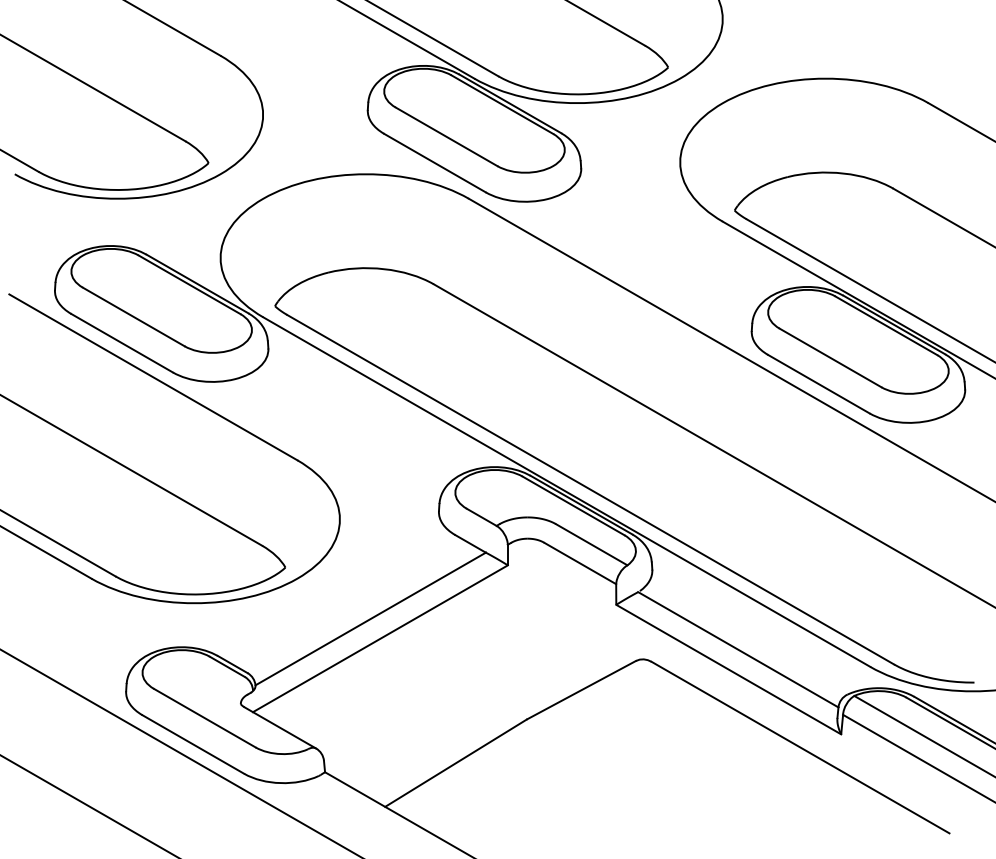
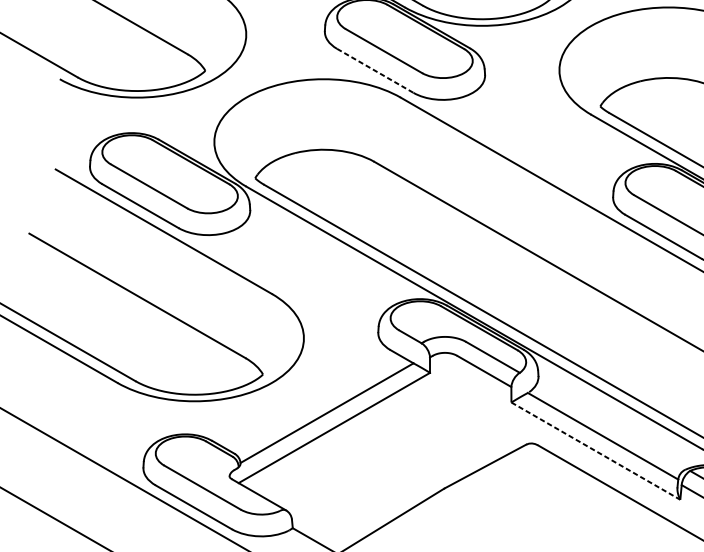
line: (434, 163) -> (374, 71), solid -> dashed
line: (728, 669) -> (595, 451), solid -> dashed

